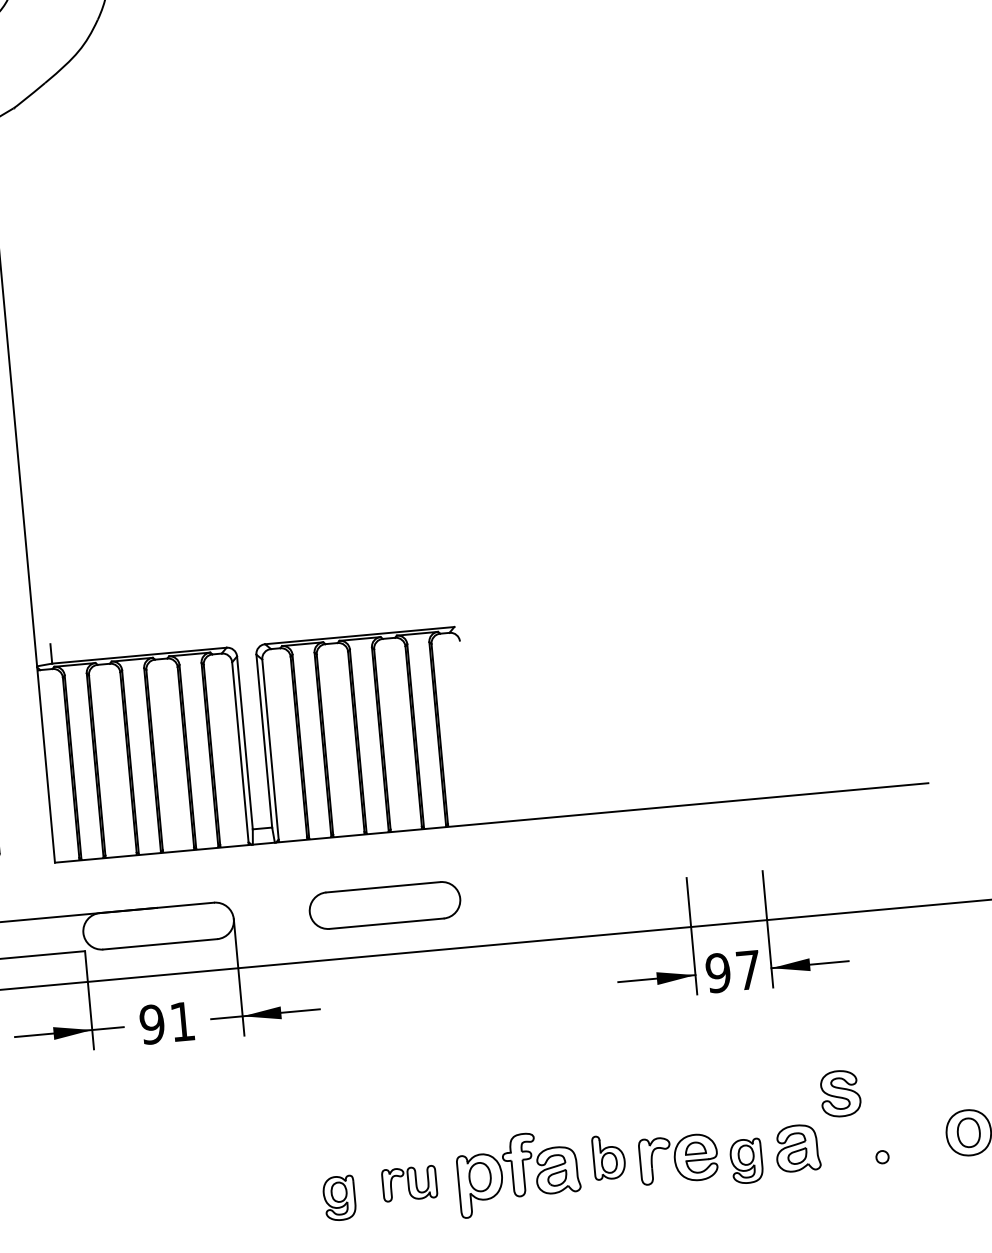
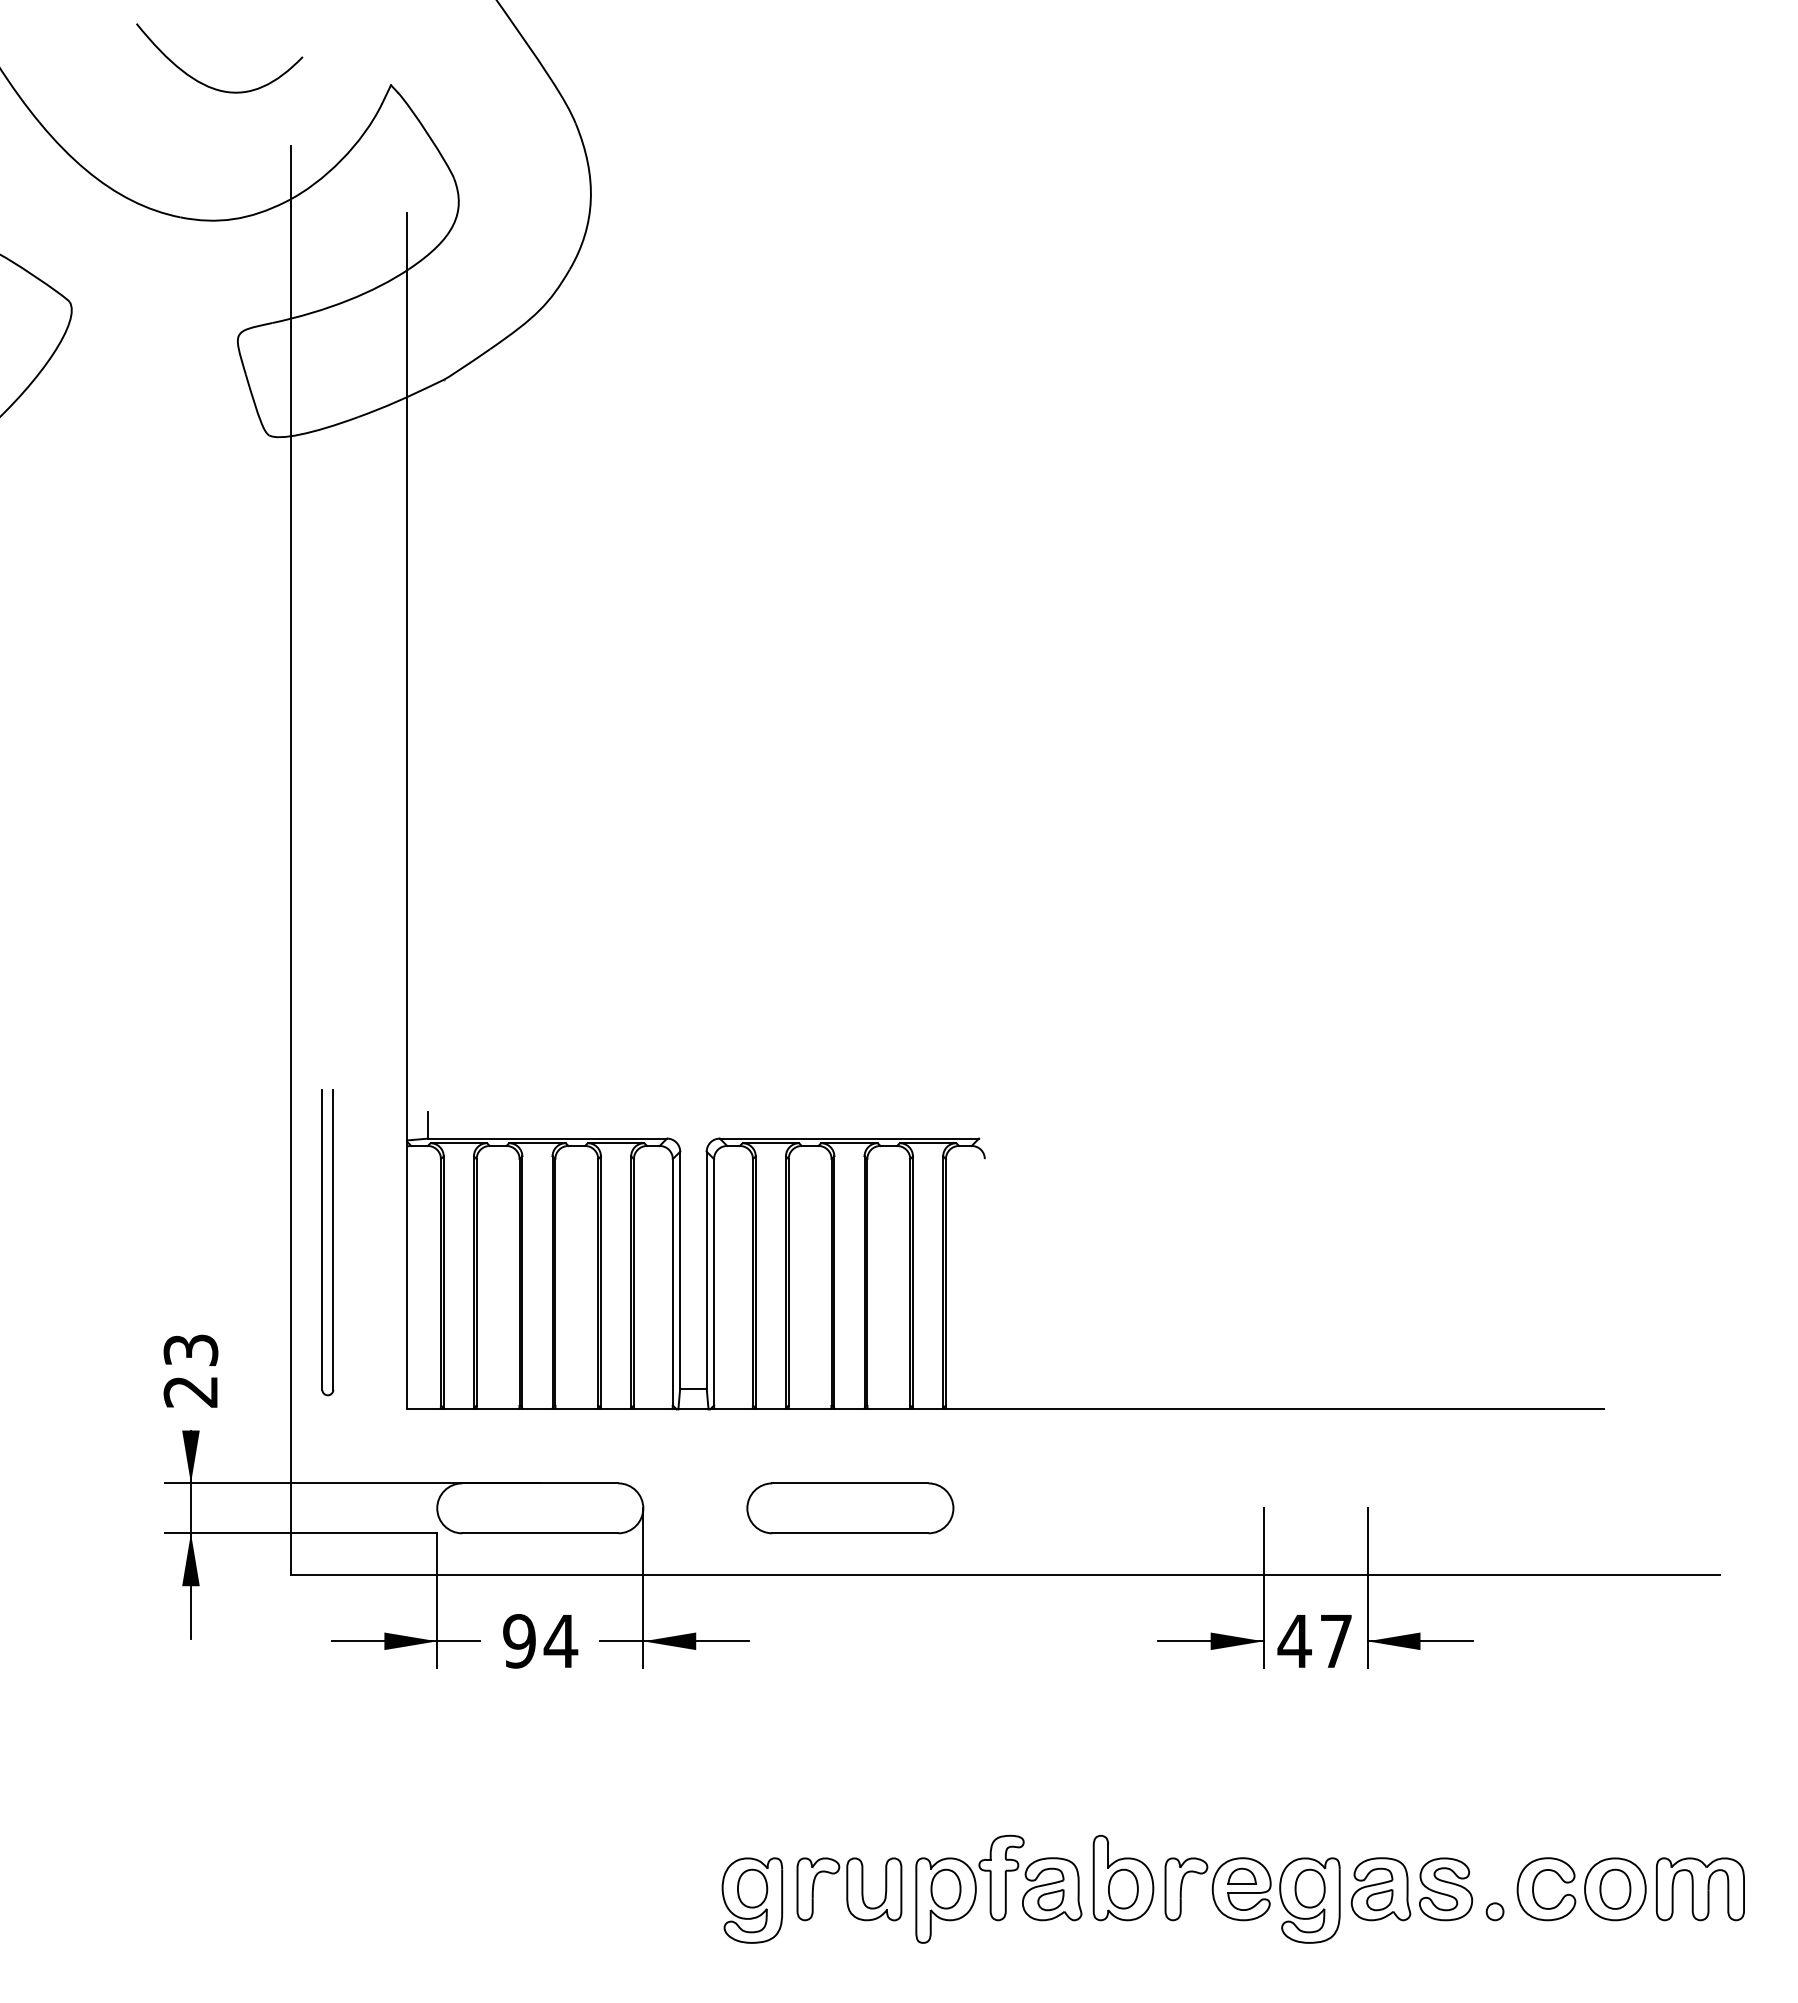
text: (718, 973) -> (1294, 1641), 97 -> 47
text: (182, 1021) -> (560, 1640), 91 -> 94
part: (840, 1093) -> (1446, 1889), moved
part: (909, 1136) -> (1534, 1886), added
part: (608, 1156) -> (1123, 1877), size x1.43
part: (746, 1161) -> (1309, 1900), size x1.43
part: (409, 1183) -> (849, 1889), size x1.43
part: (339, 1198) -> (752, 1900), size x1.43

